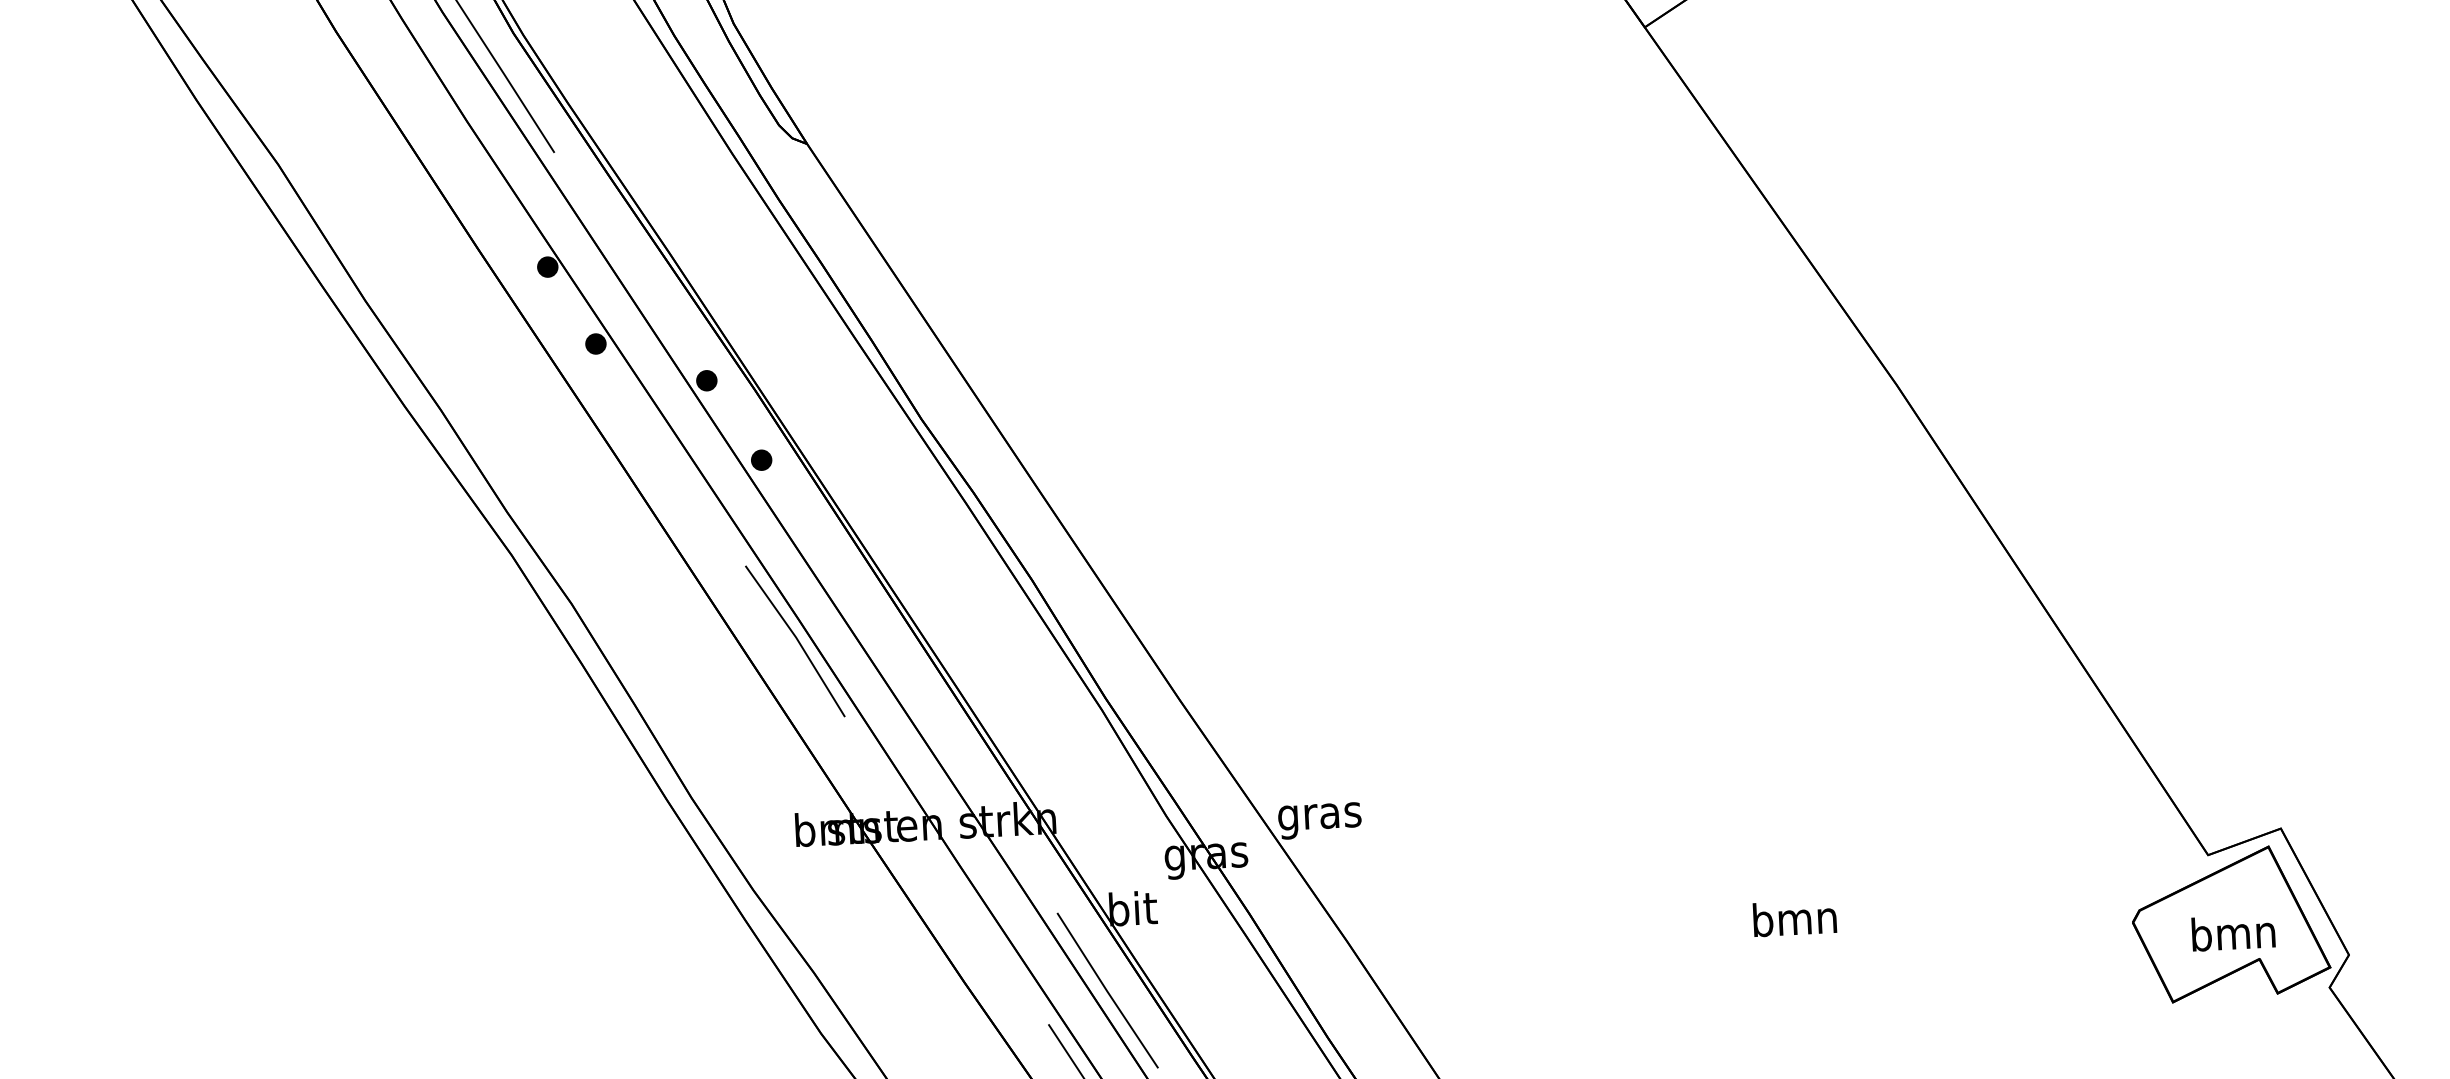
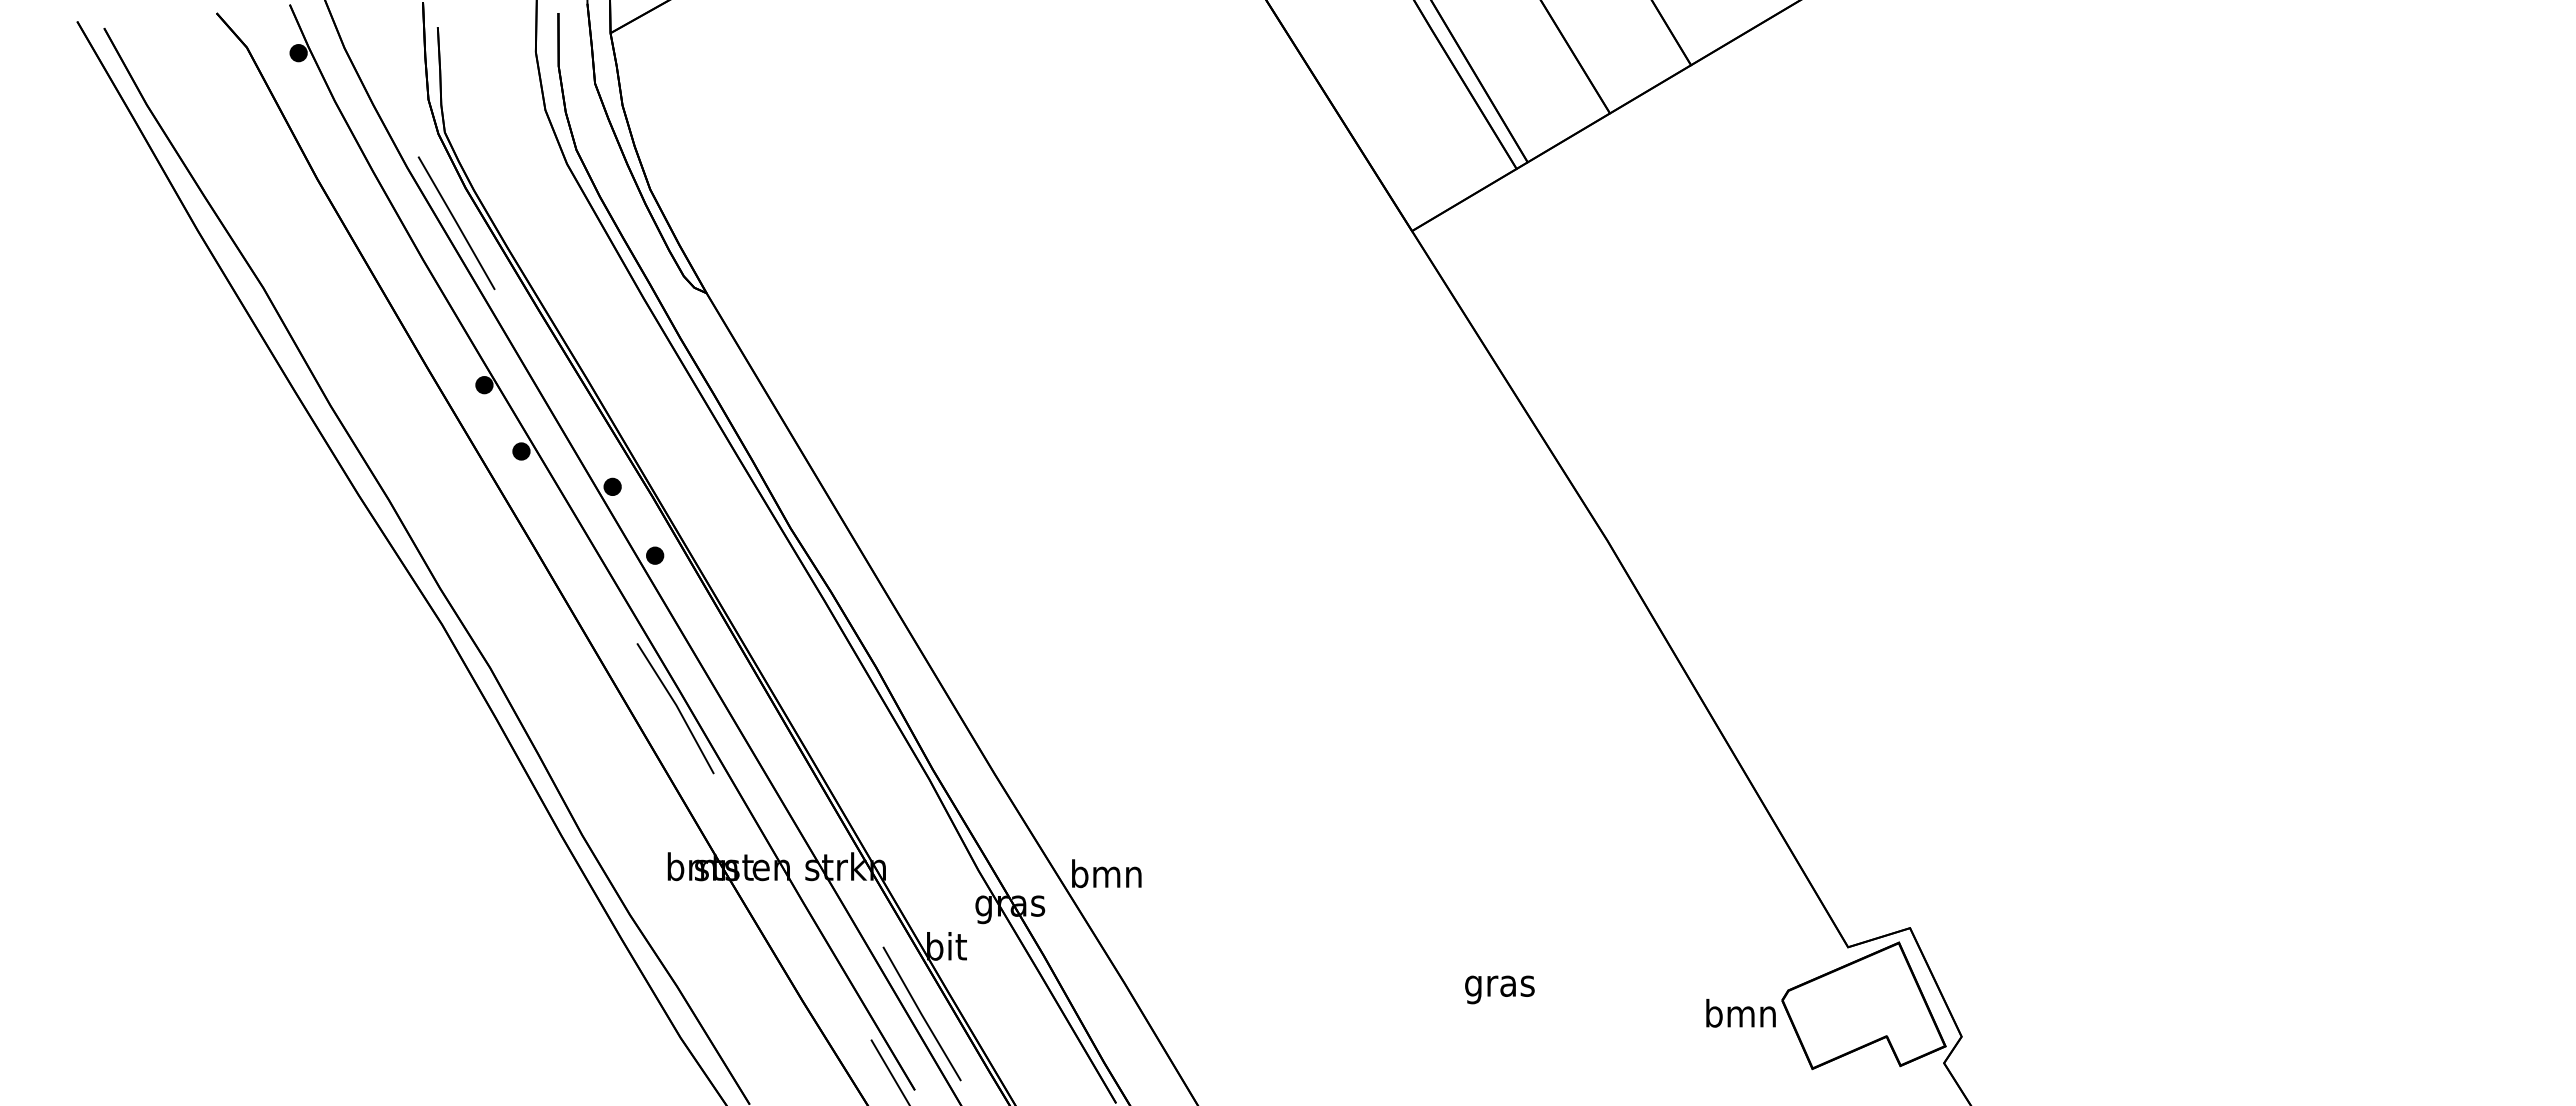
text: (1319, 816) -> (1106, 877), gras -> bmn
text: (1794, 923) -> (1499, 986), bmn -> gras
text: (2232, 933) -> (1740, 1013), moved

